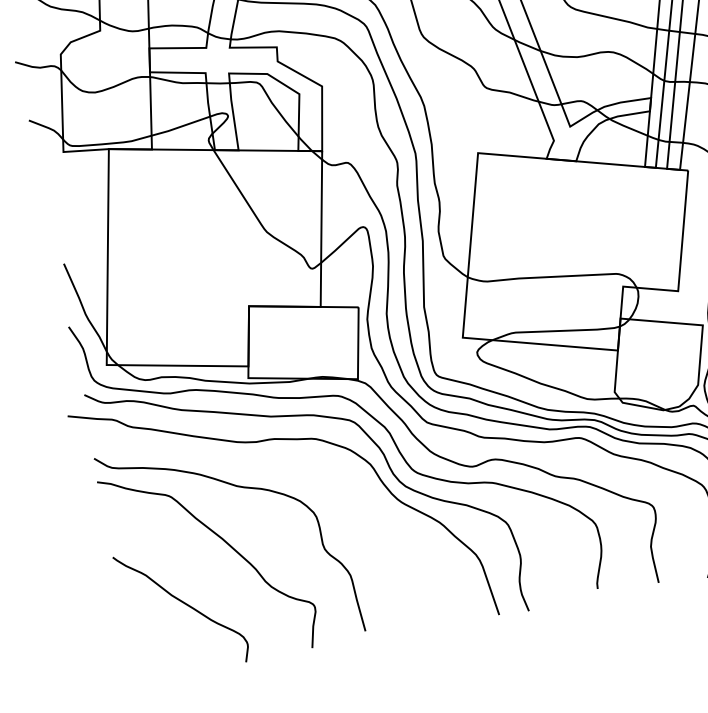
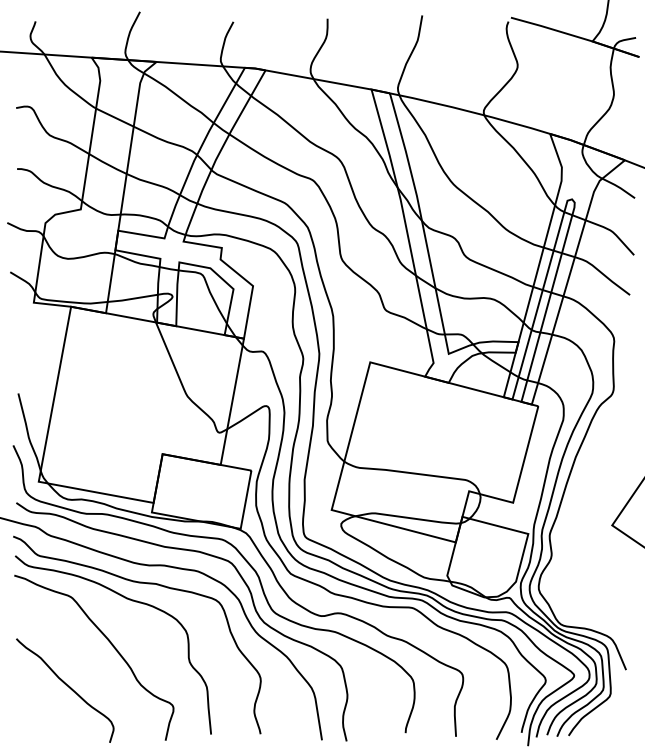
curve: (258, 465) -> (147, 584), added

